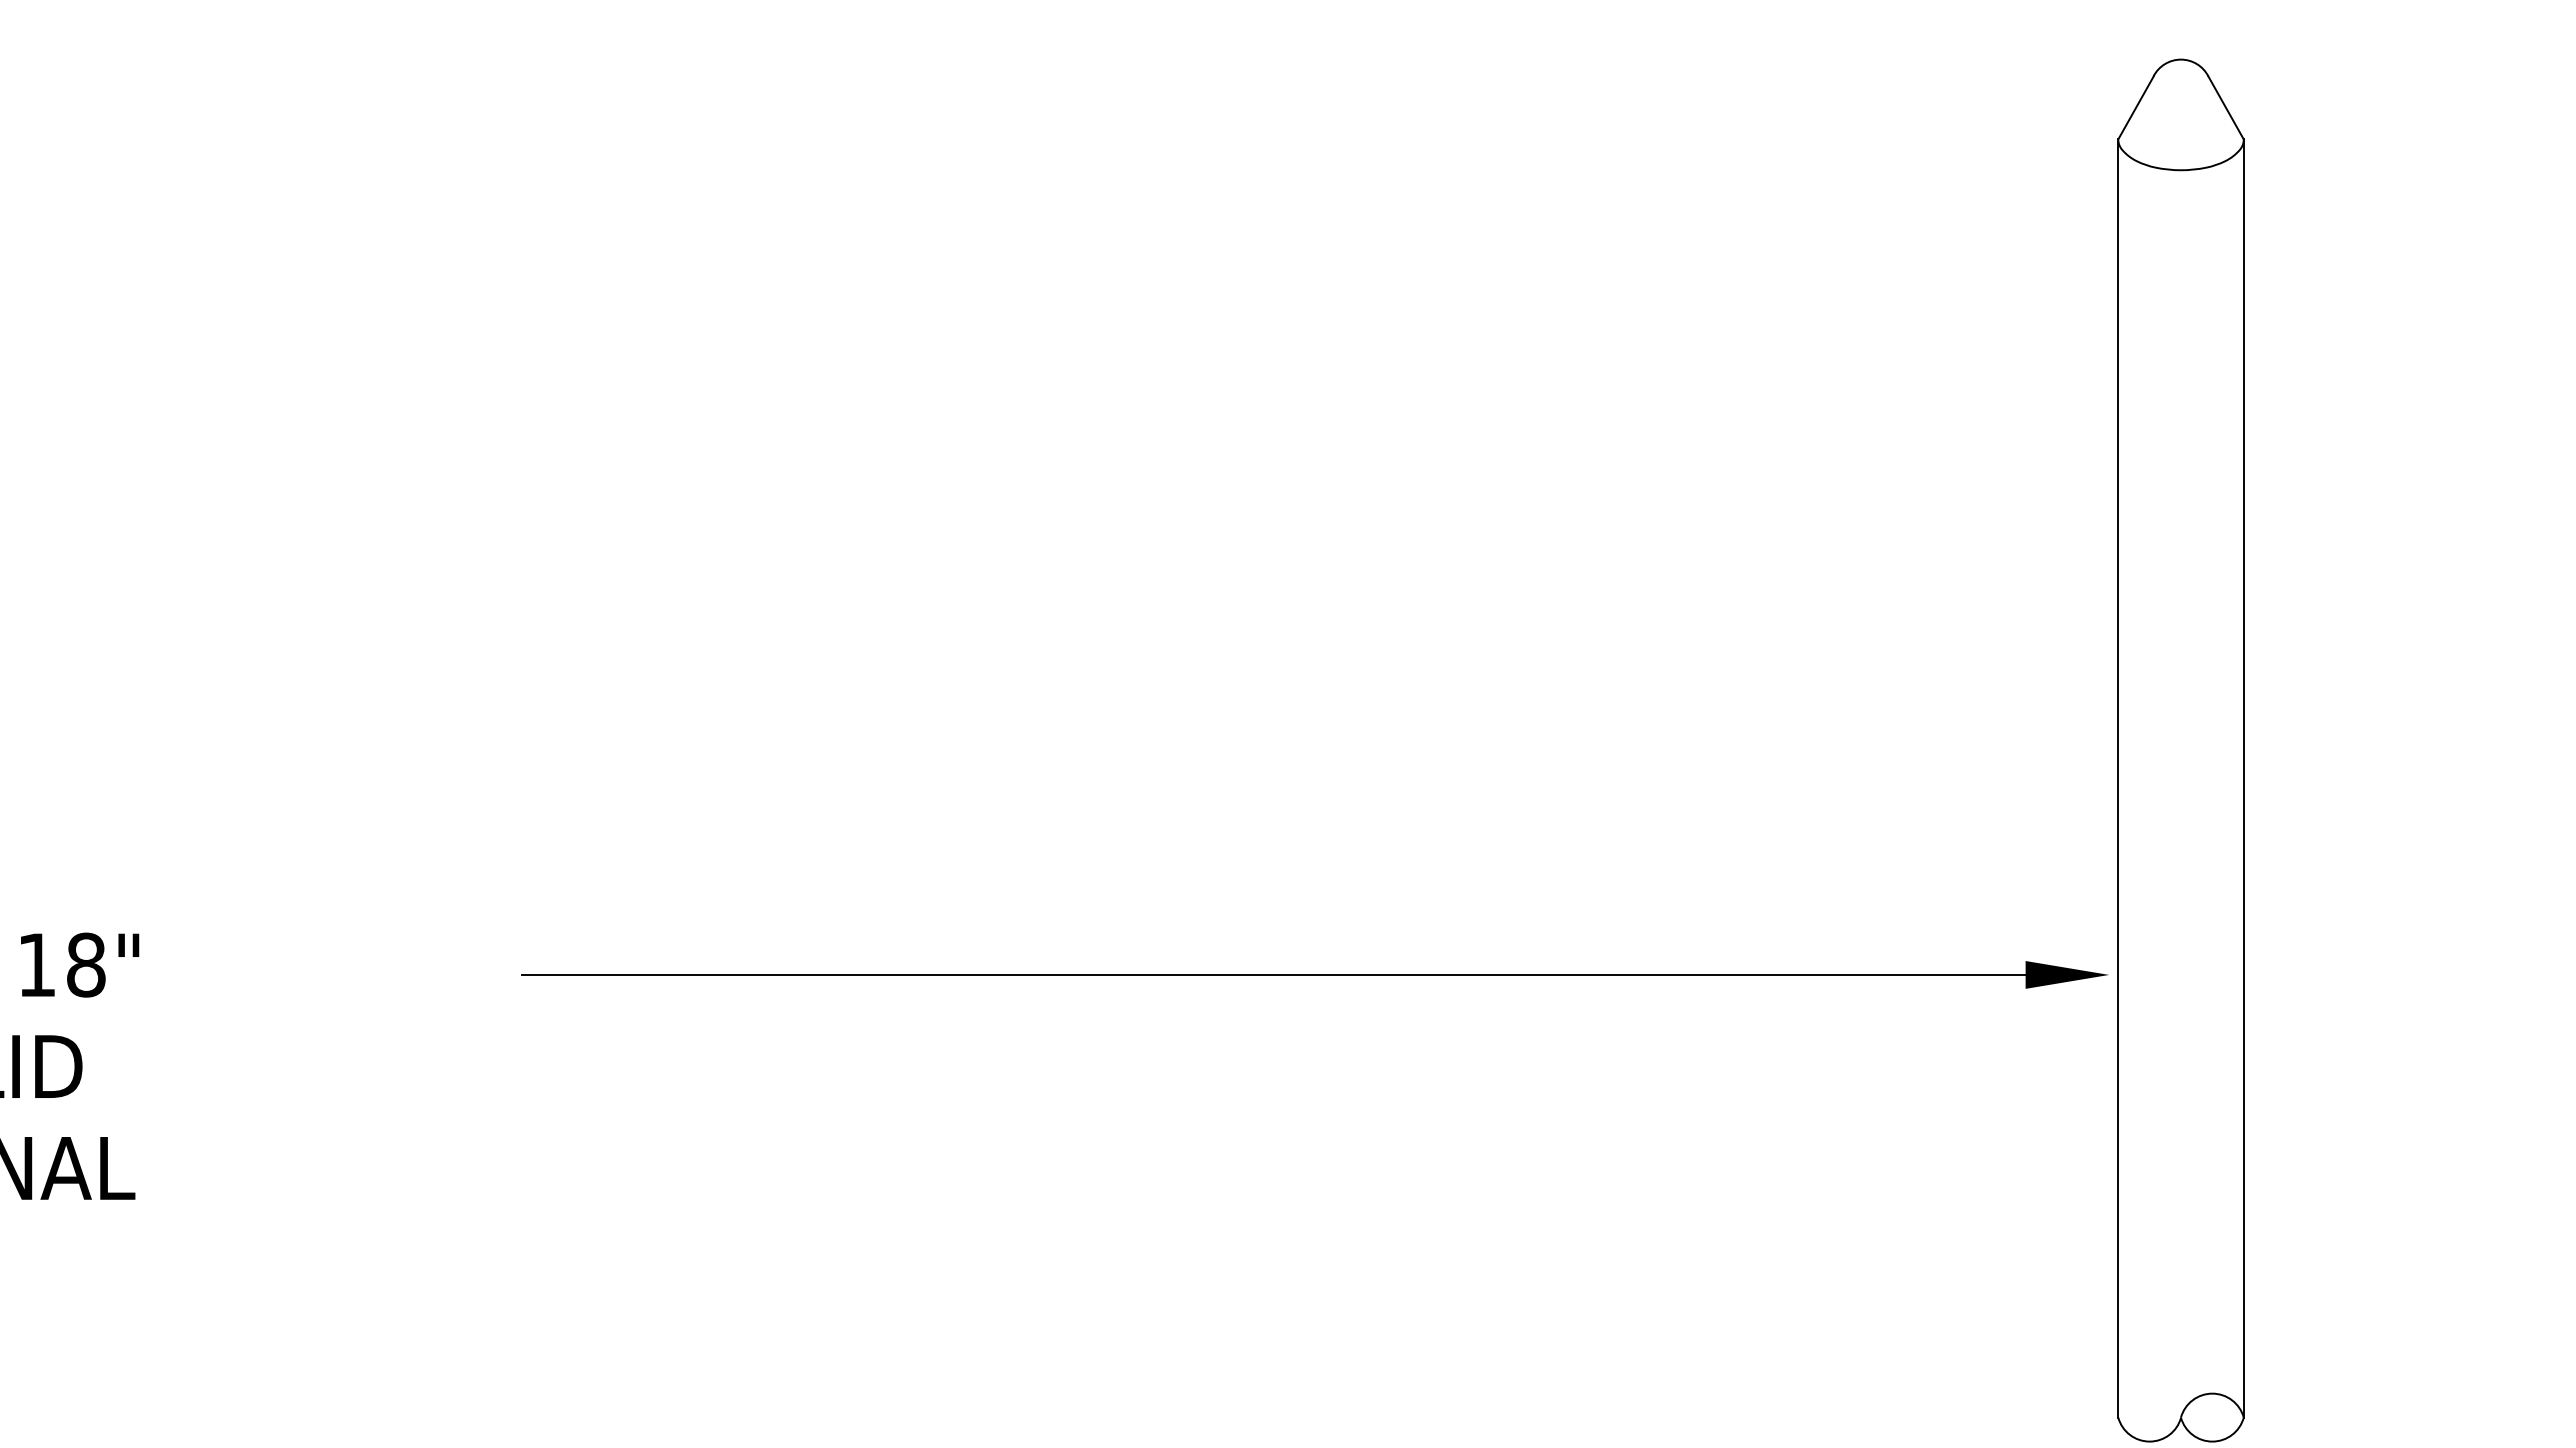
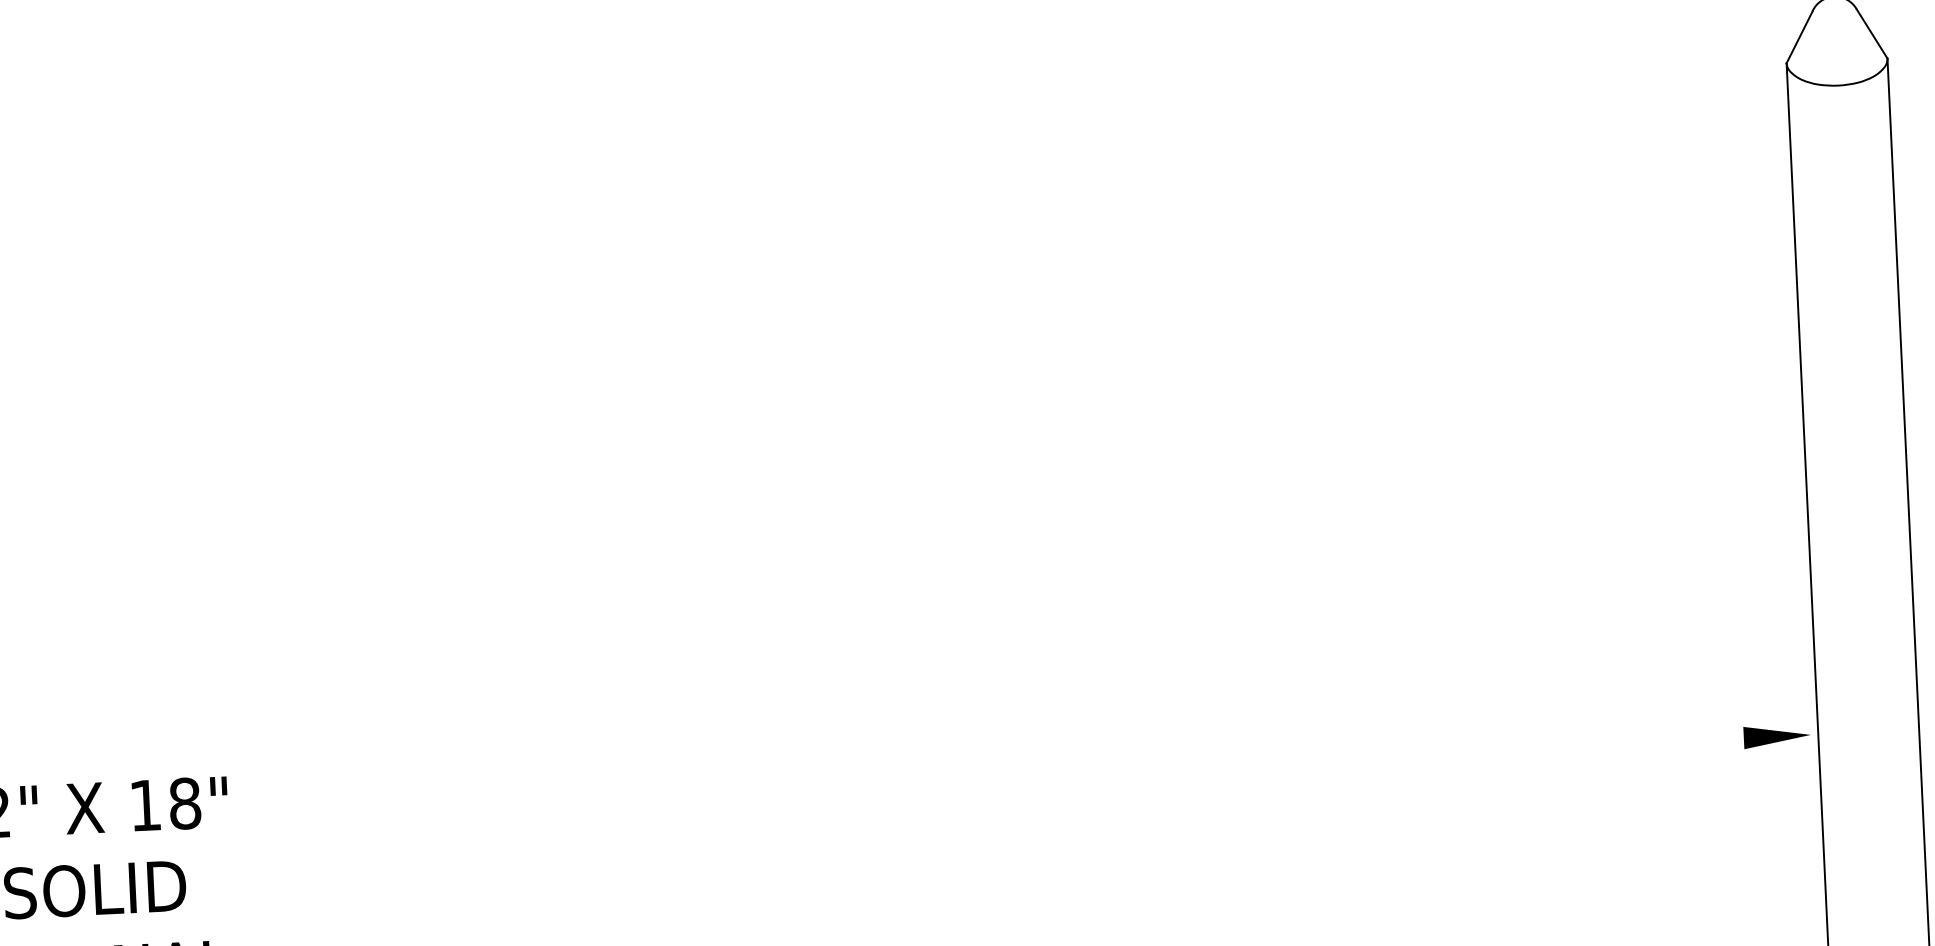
line: (1281, 974) -> (1145, 765), removed

